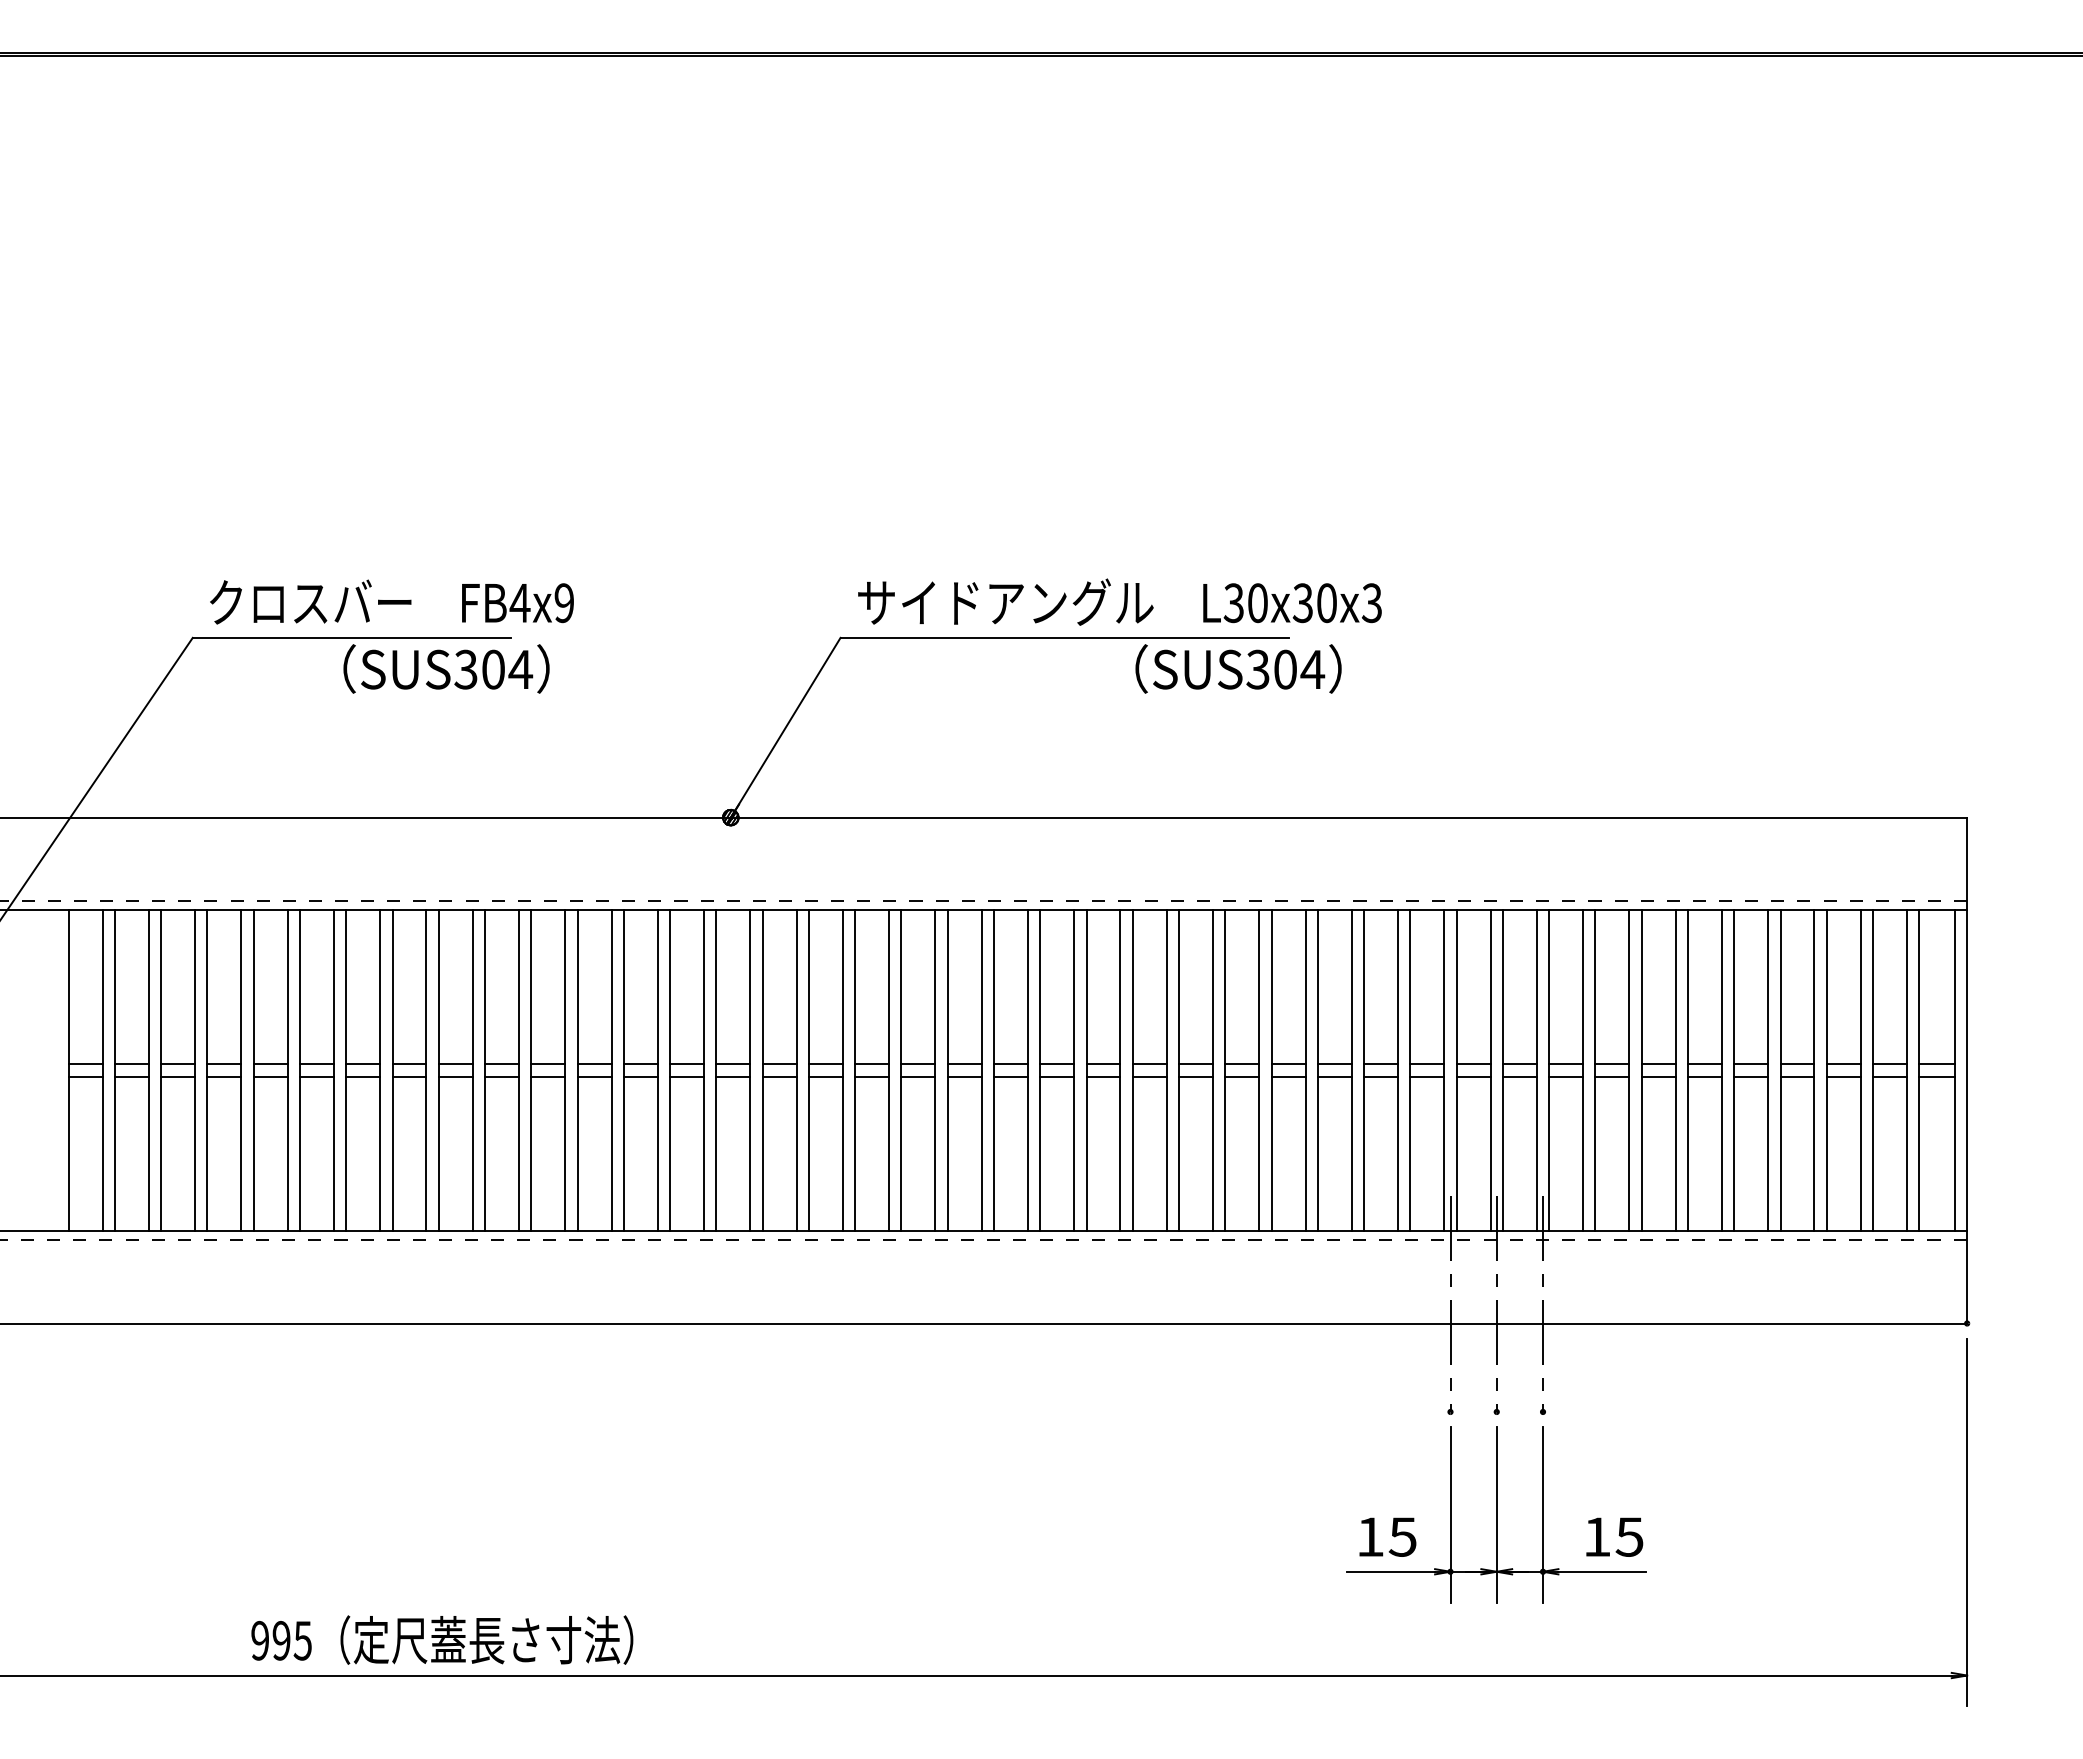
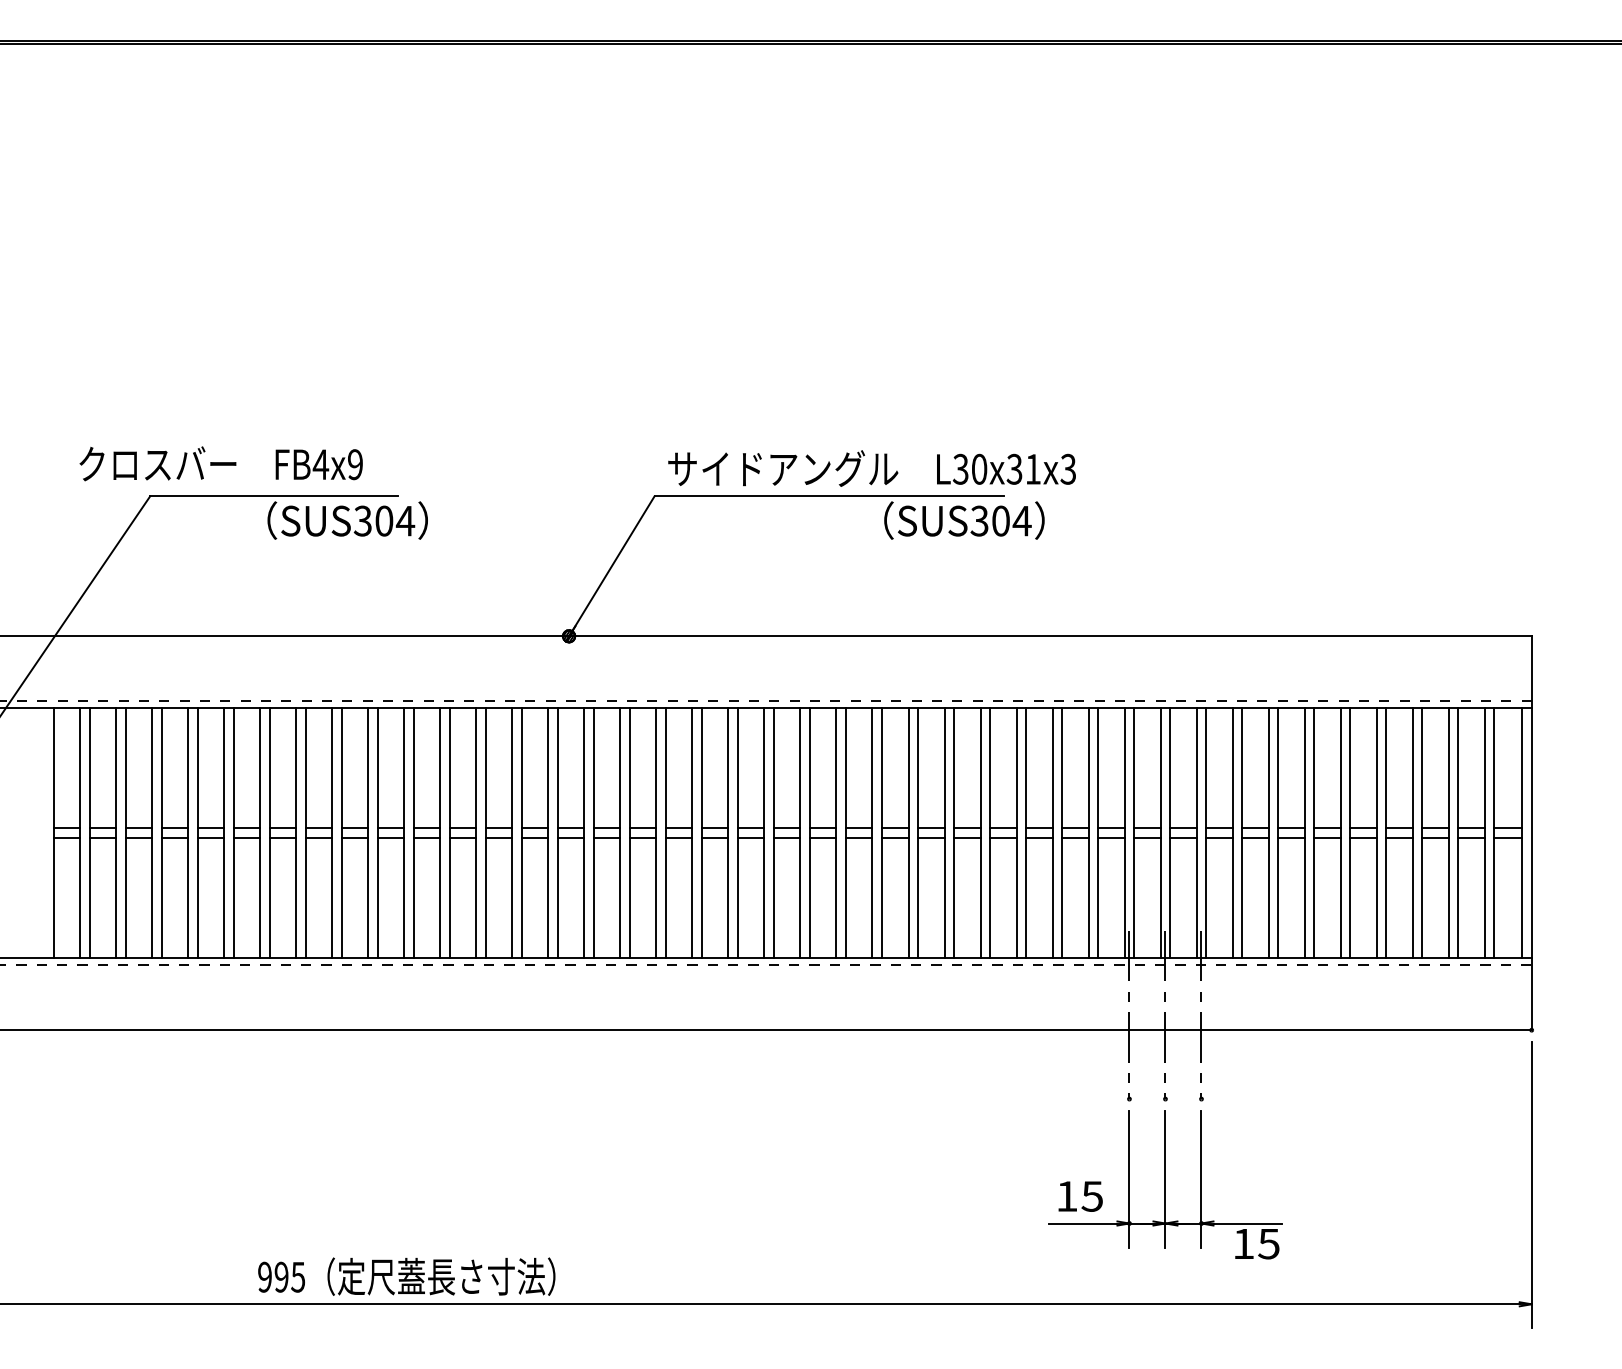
text: (391, 601) -> (220, 463), moved
text: (1326, 603) -> (1032, 469), L30x30x3 -> L30x31x3
text: (1614, 1536) -> (1257, 1243), moved
text: (442, 1639) -> (406, 1276), moved

